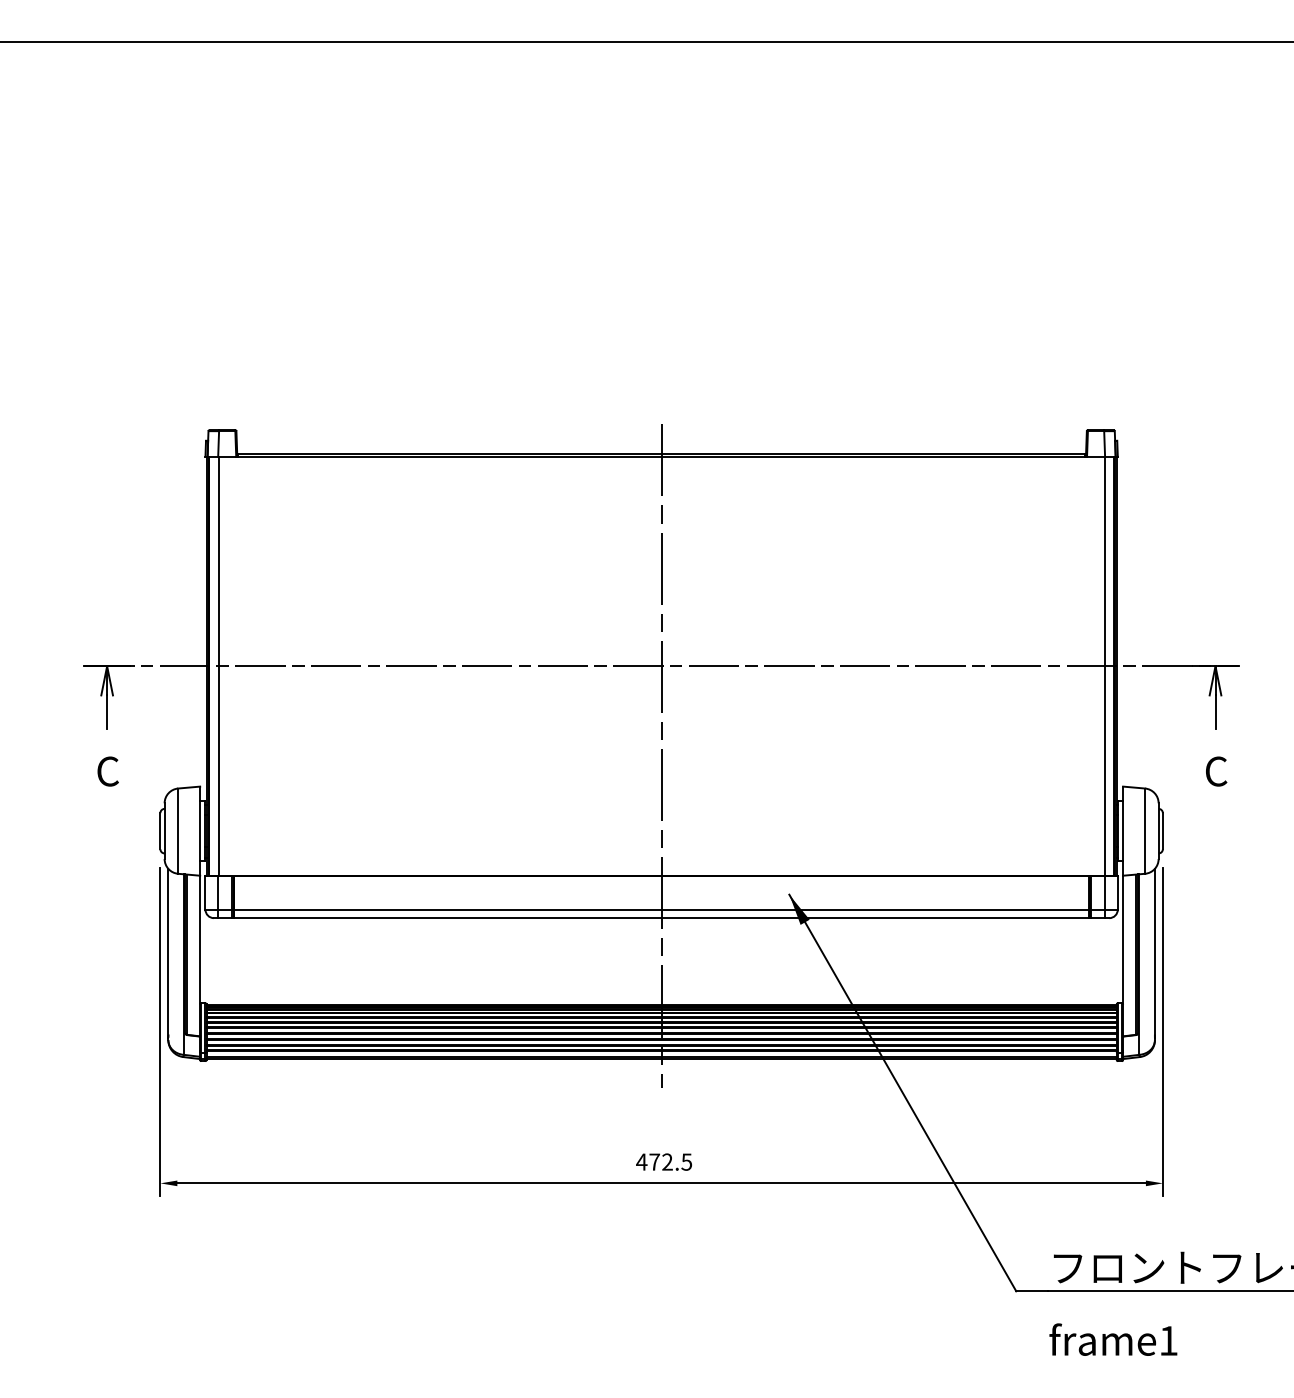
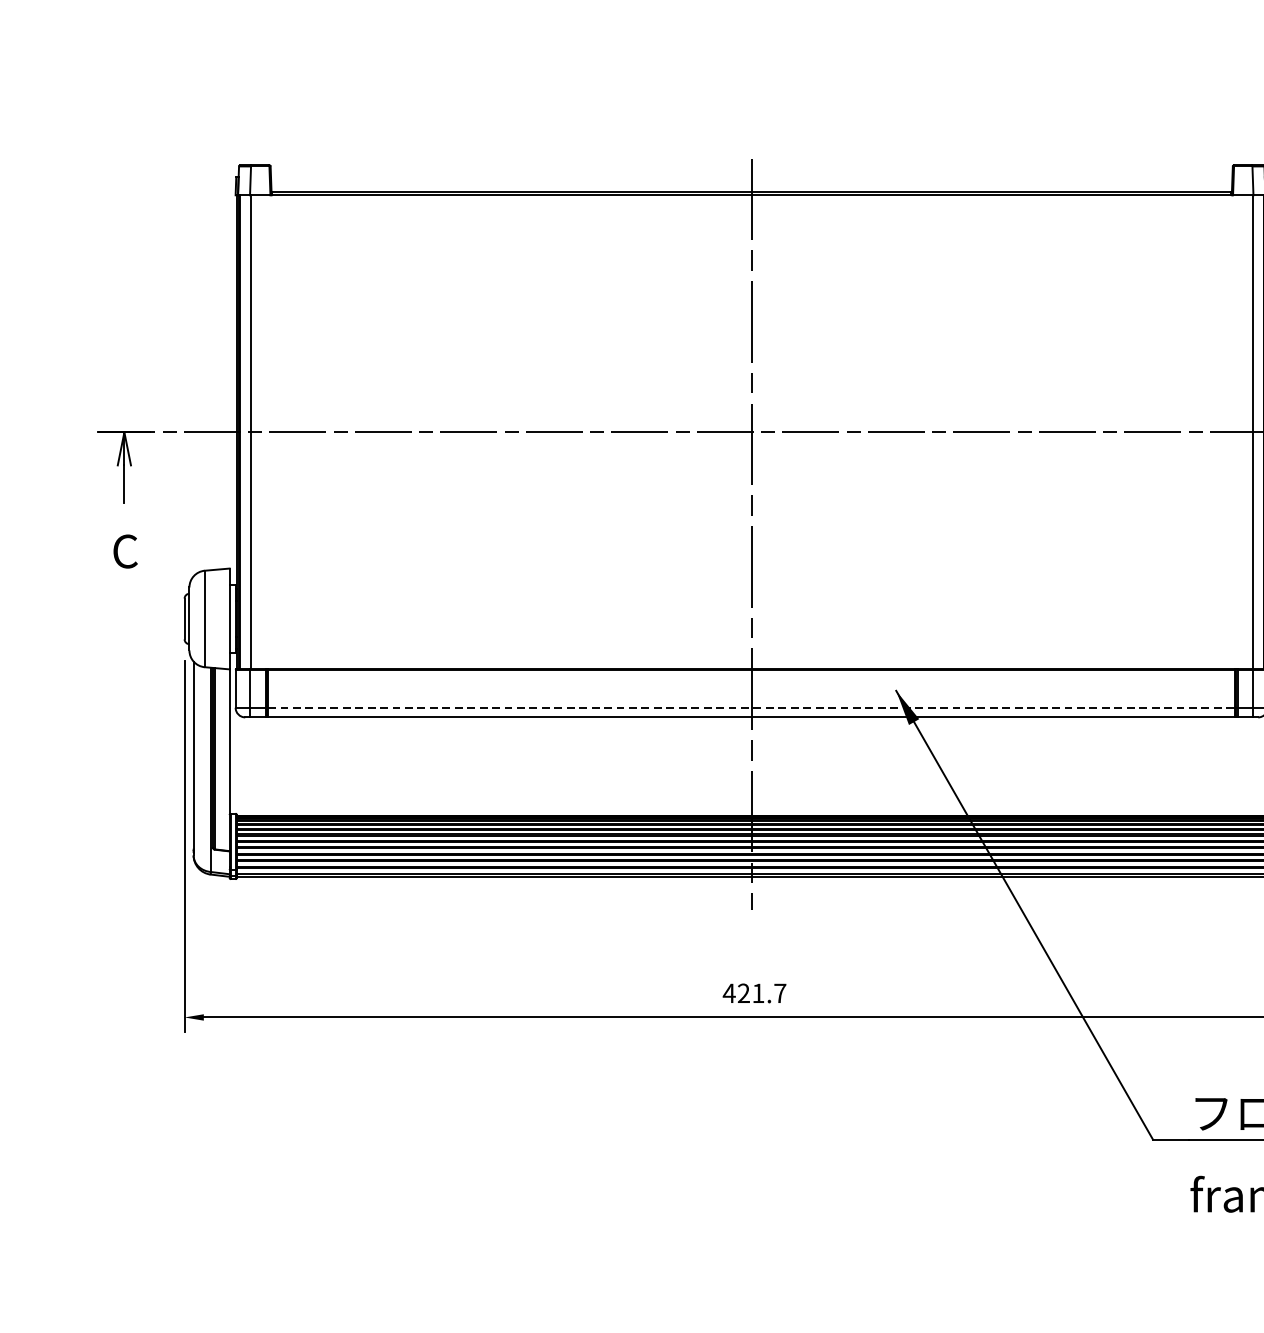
line: (661, 909) -> (751, 707), solid -> dashed
text: (670, 1161) -> (761, 992), 472.5 -> 421.7

